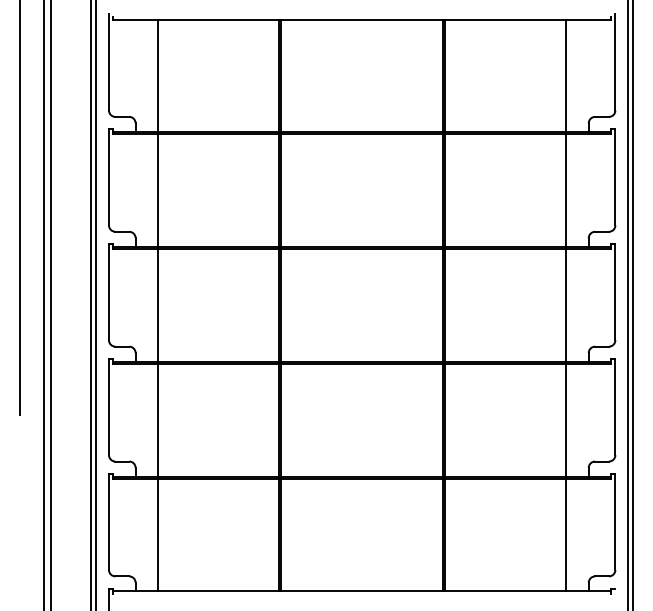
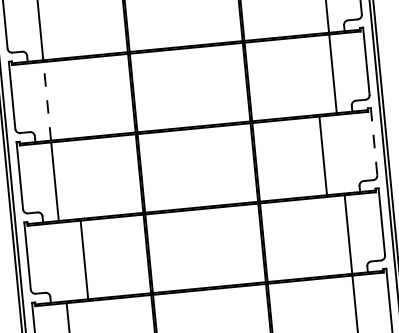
line: (157, 190) -> (46, 101), solid -> dashed
line: (615, 291) -> (374, 141), solid -> dashed
line: (566, 305) -> (323, 155), moved
line: (157, 420) -> (84, 260), moved

